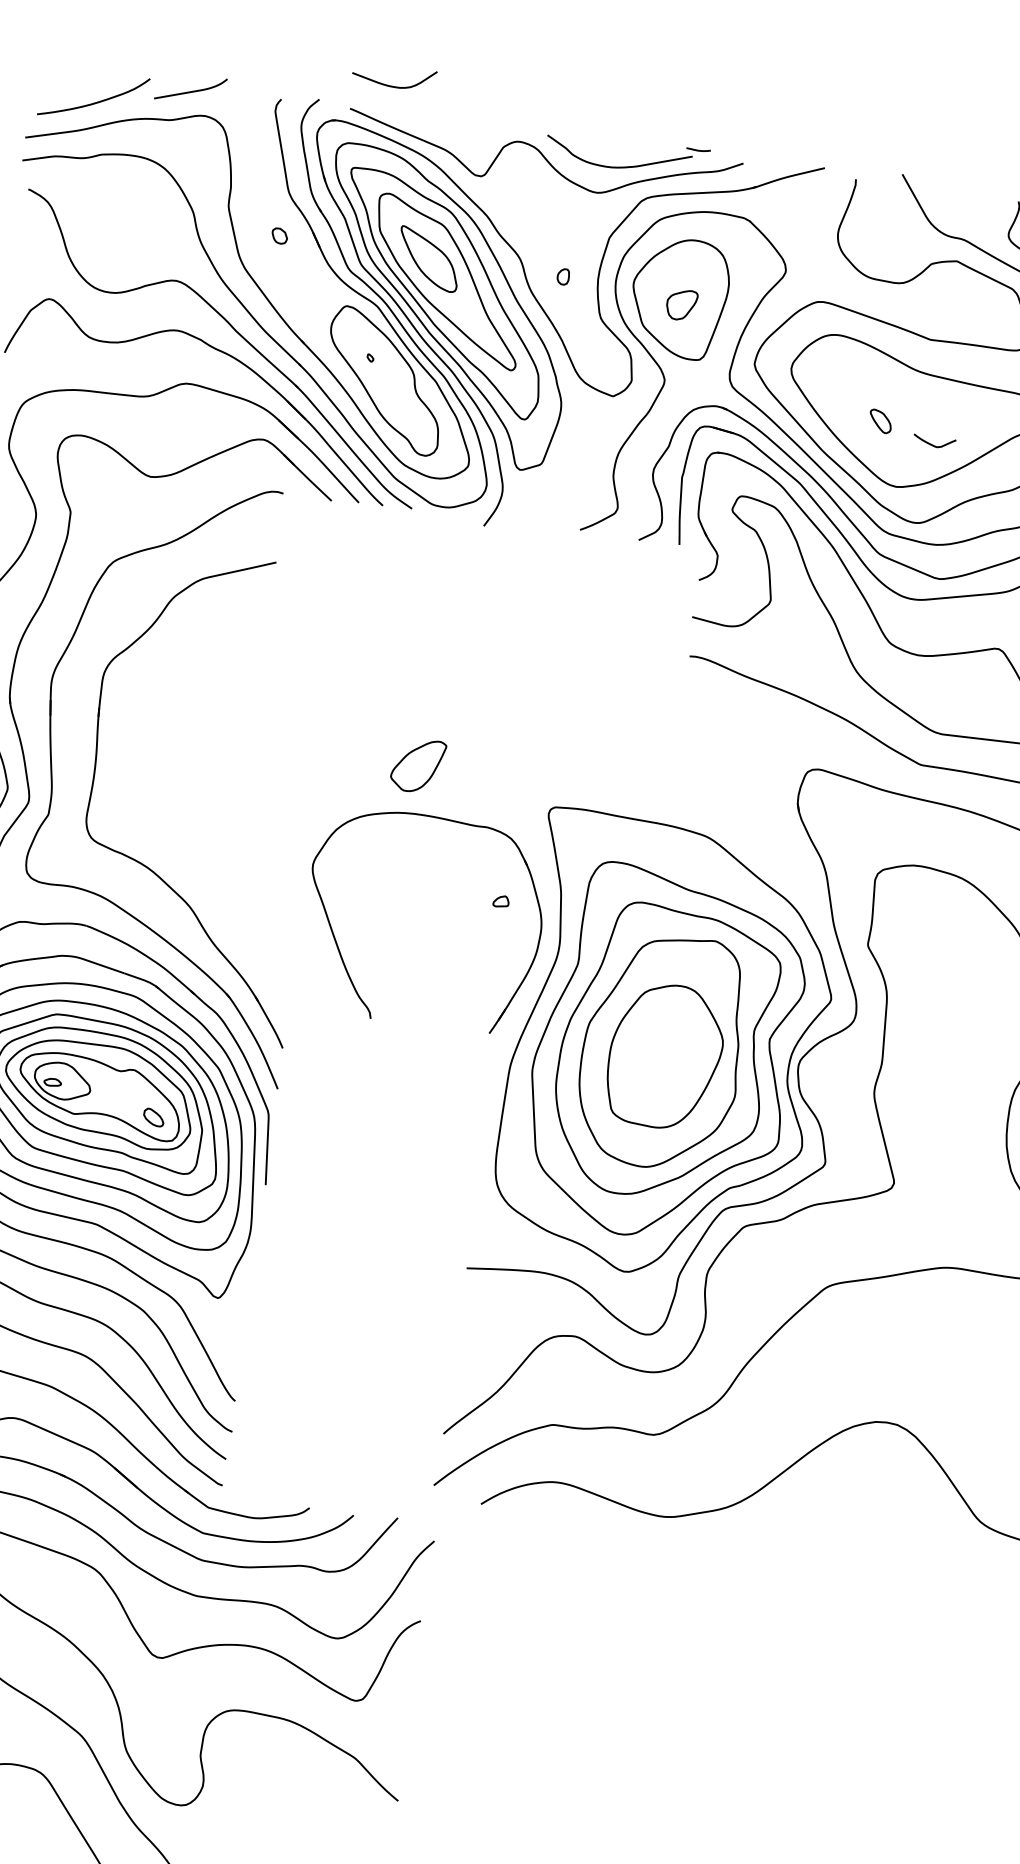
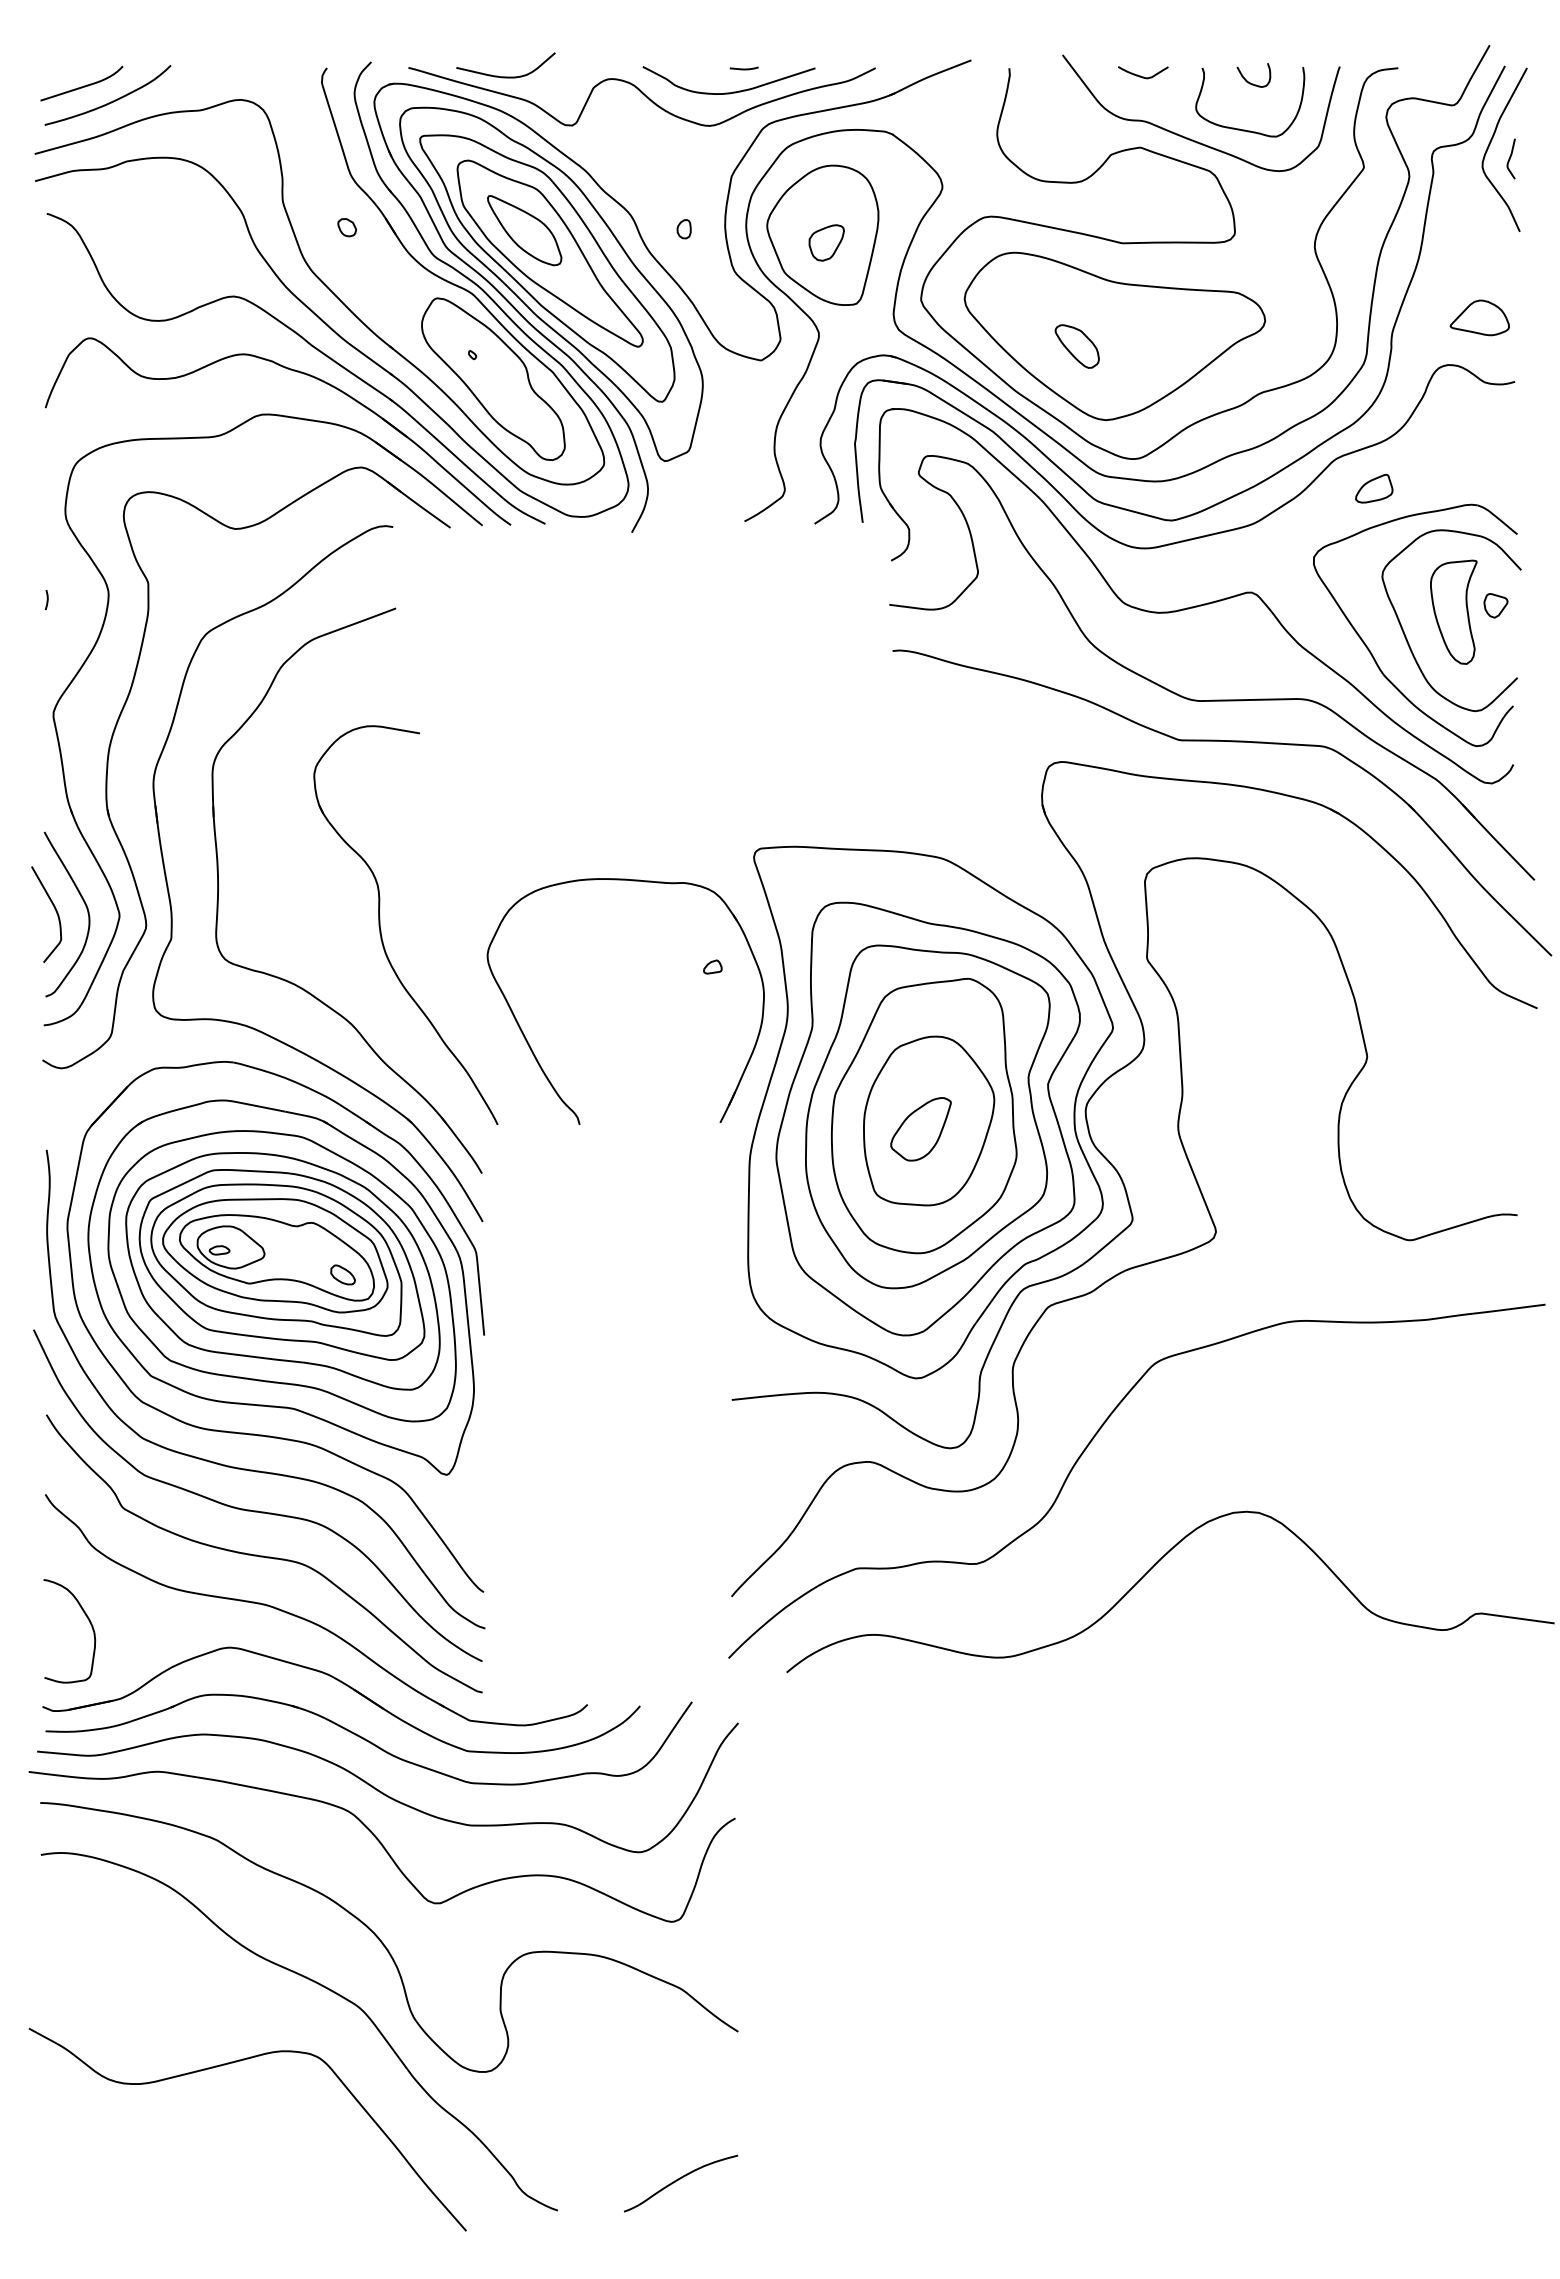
curve: (392, 85) -> (505, 76), moved
curve: (190, 91) -> (81, 86), moved
curve: (697, 149) -> (743, 68), moved
part: (880, 421) -> (1076, 346), size x1.67
curve: (934, 445) -> (1143, 76), moved
part: (417, 765) -> (920, 1129), moved
part: (226, 831) -> (381, 929), added

